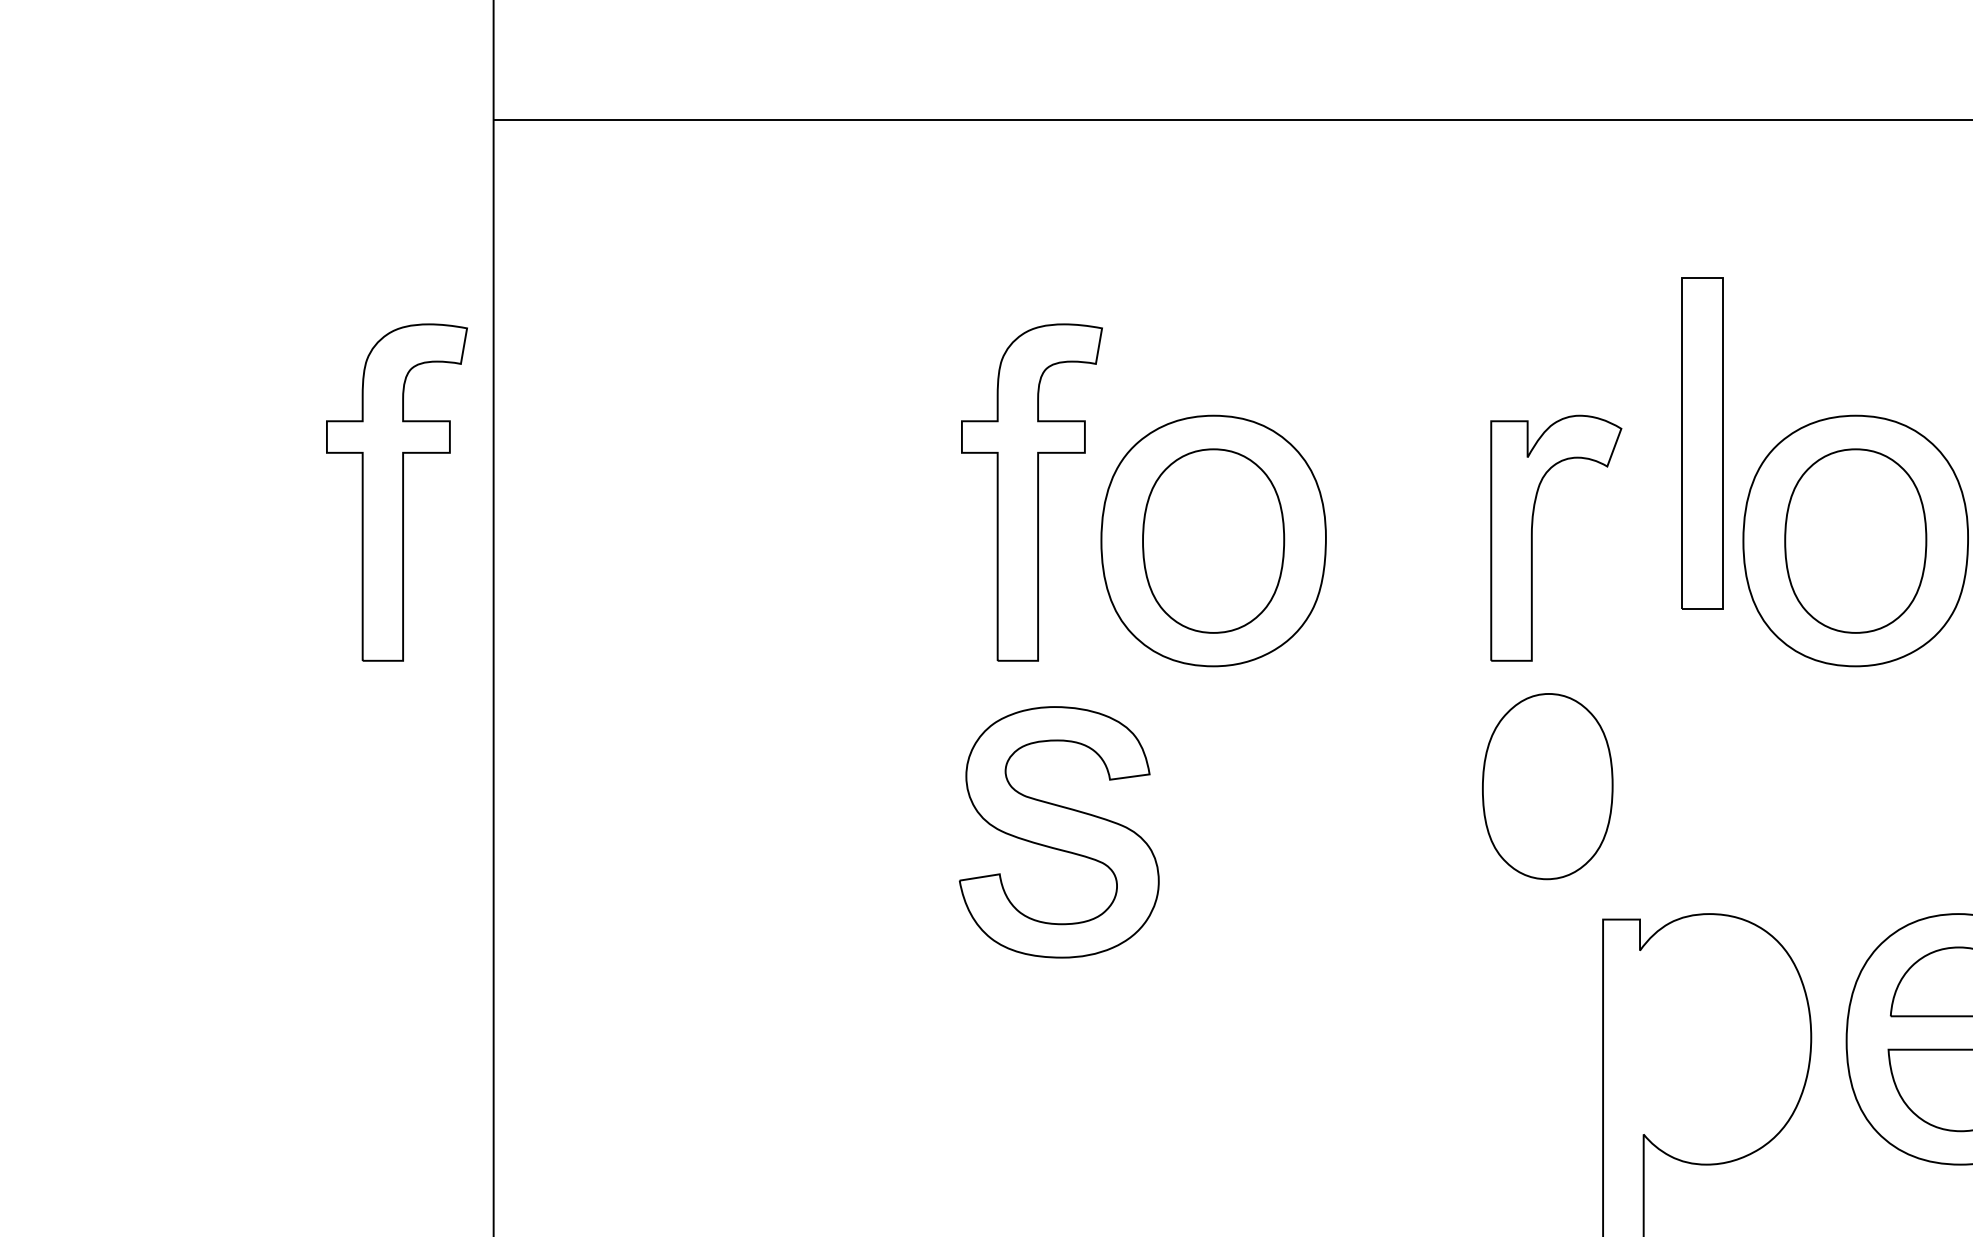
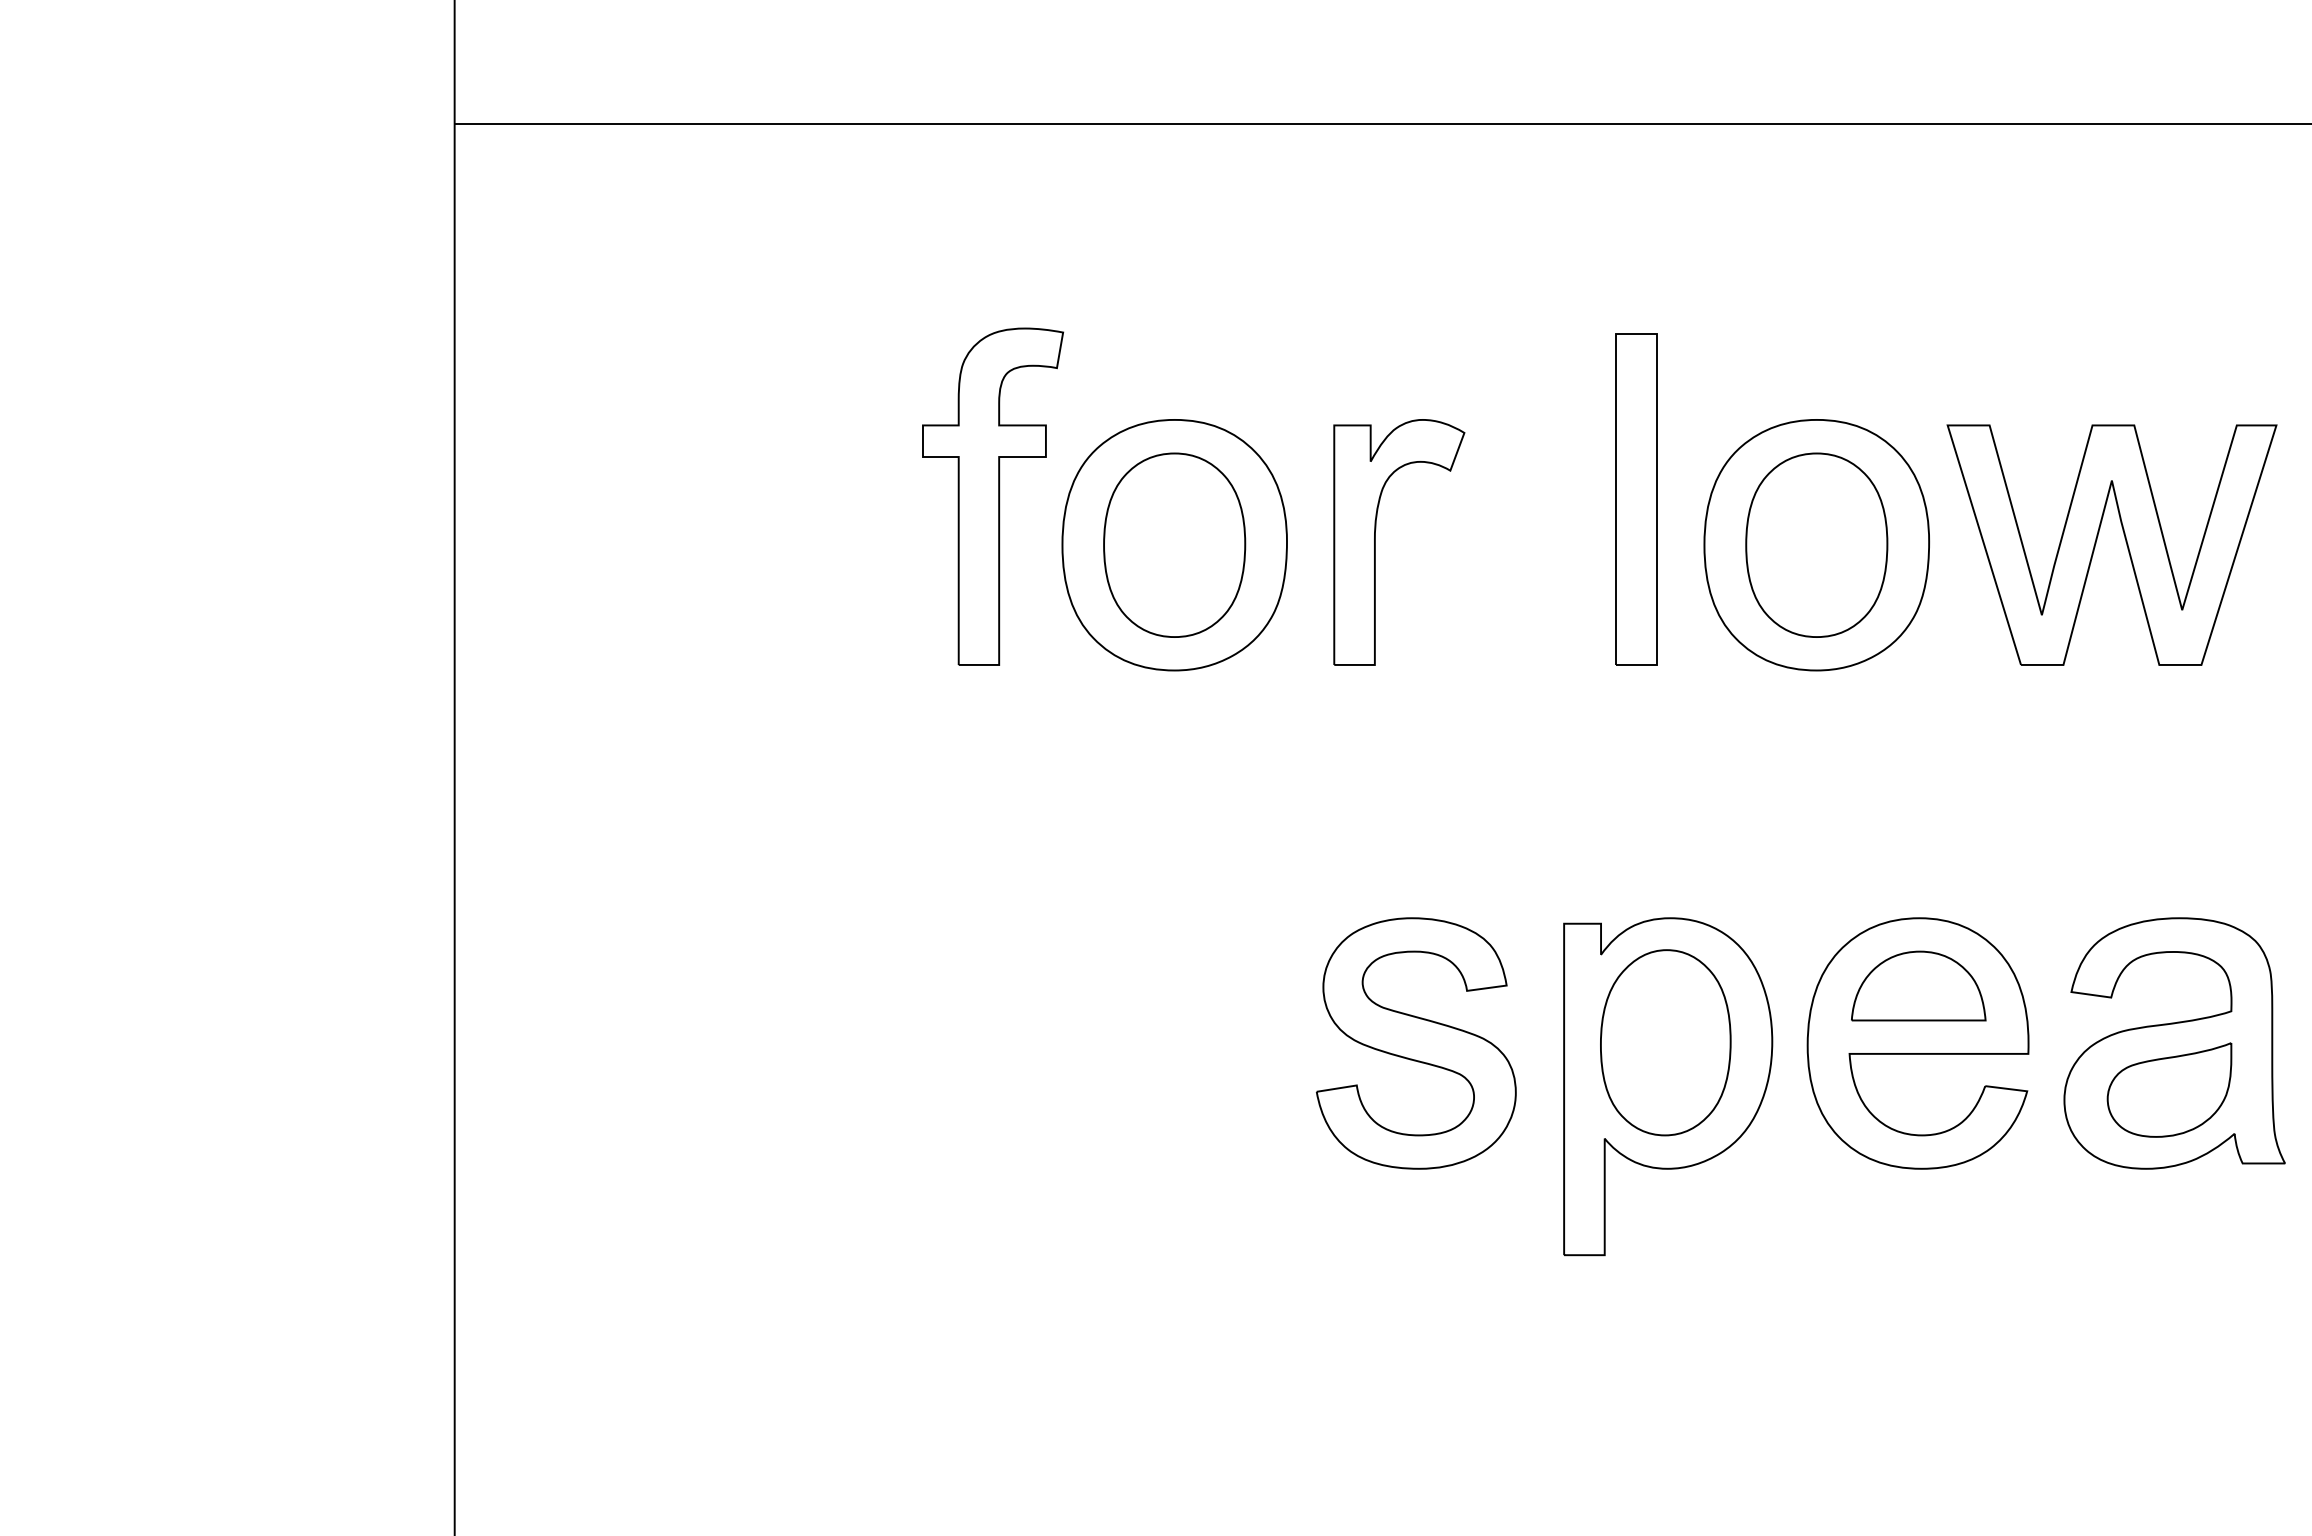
part: (1702, 443) -> (1636, 499), moved
part: (397, 492) -> (358, 496), removed
part: (1532, 538) -> (1375, 542), moved
part: (1547, 786) -> (1665, 1042), moved
part: (1059, 832) -> (1416, 1043), moved

